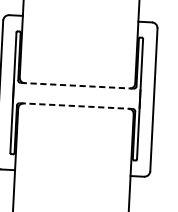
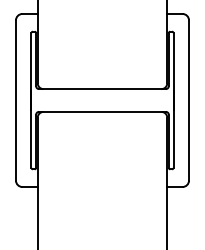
line: (77, 86) -> (102, 89), dashed -> solid
line: (76, 105) -> (102, 111), dashed -> solid

